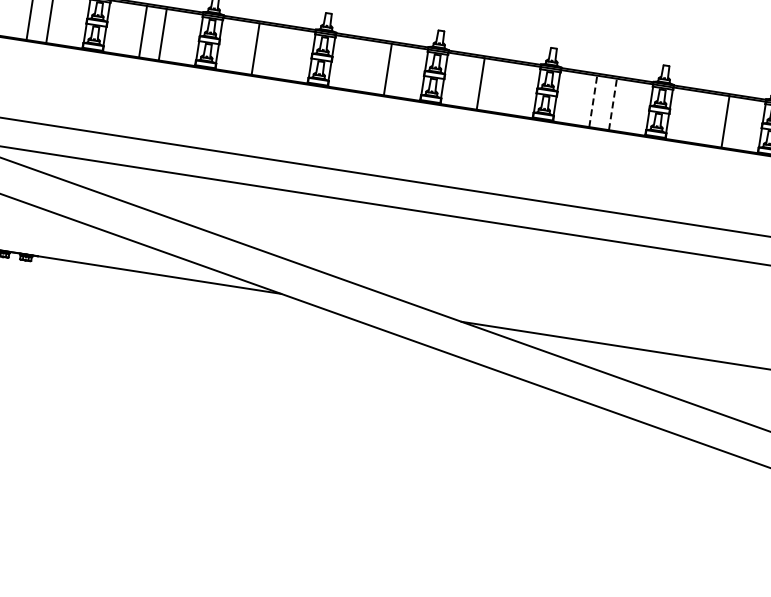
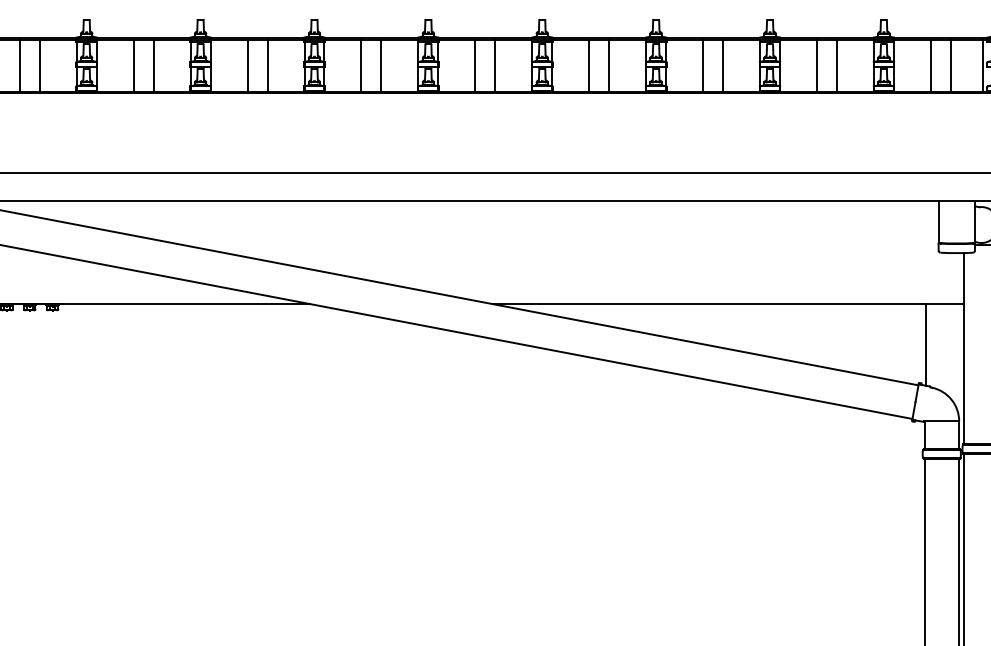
line: (275, 52) -> (267, 66), added
line: (368, 66) -> (361, 66), added
line: (500, 87) -> (495, 66), added
line: (593, 100) -> (589, 65), dashed -> solid
line: (613, 103) -> (609, 65), dashed -> solid
line: (706, 119) -> (703, 66), added

